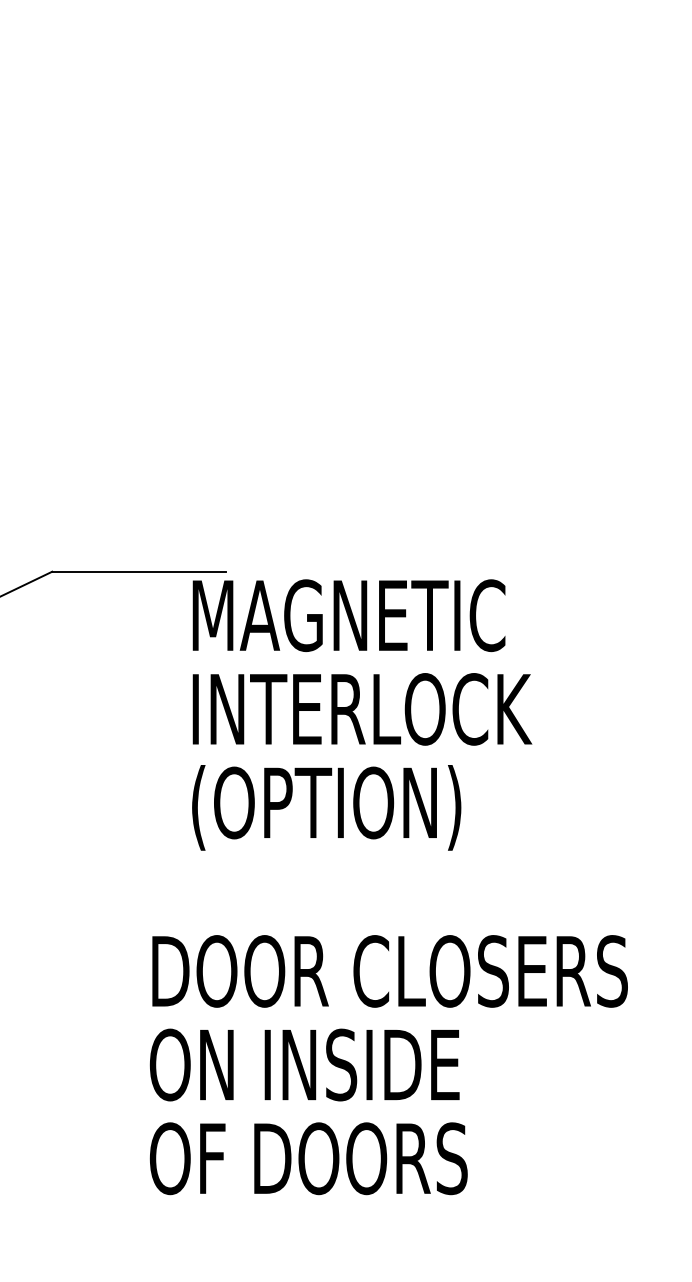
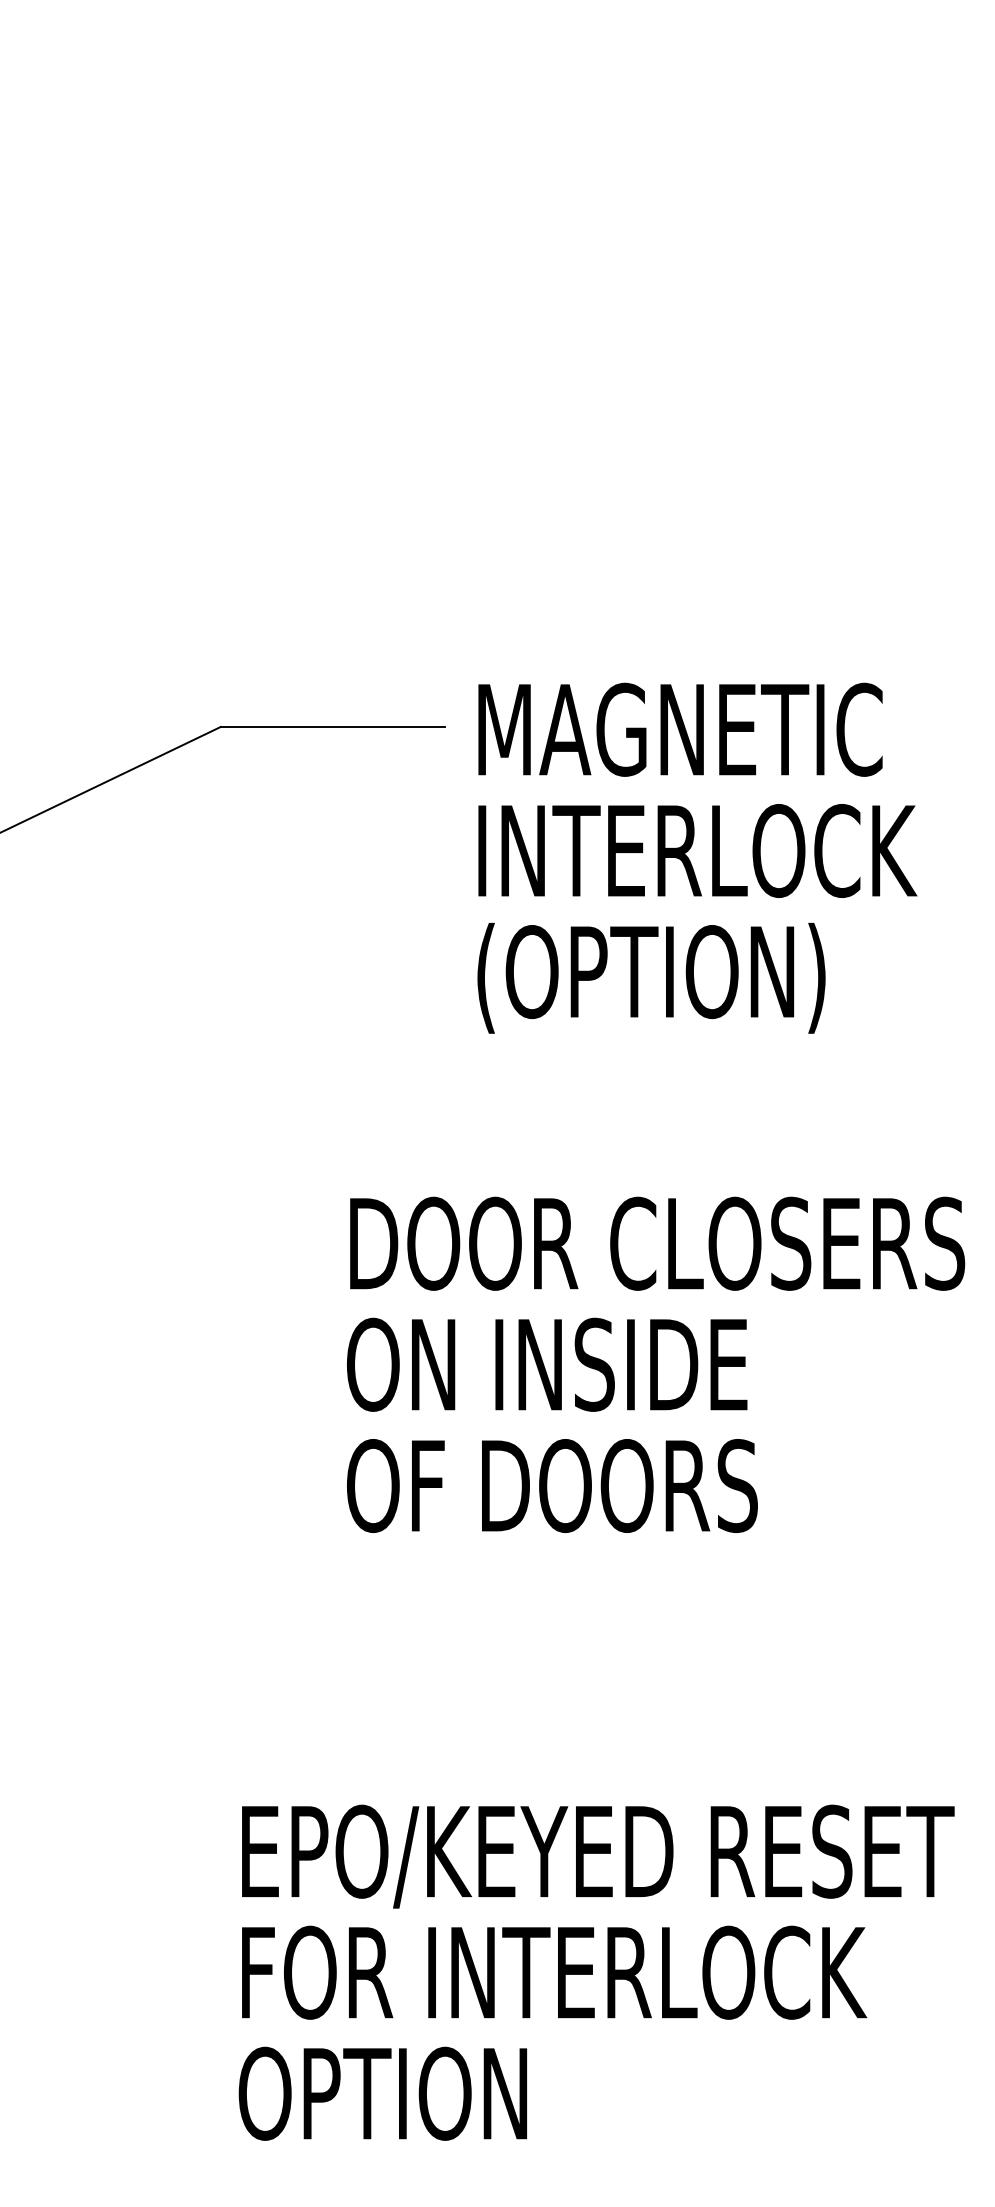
text: (362, 714) -> (697, 857), moved

